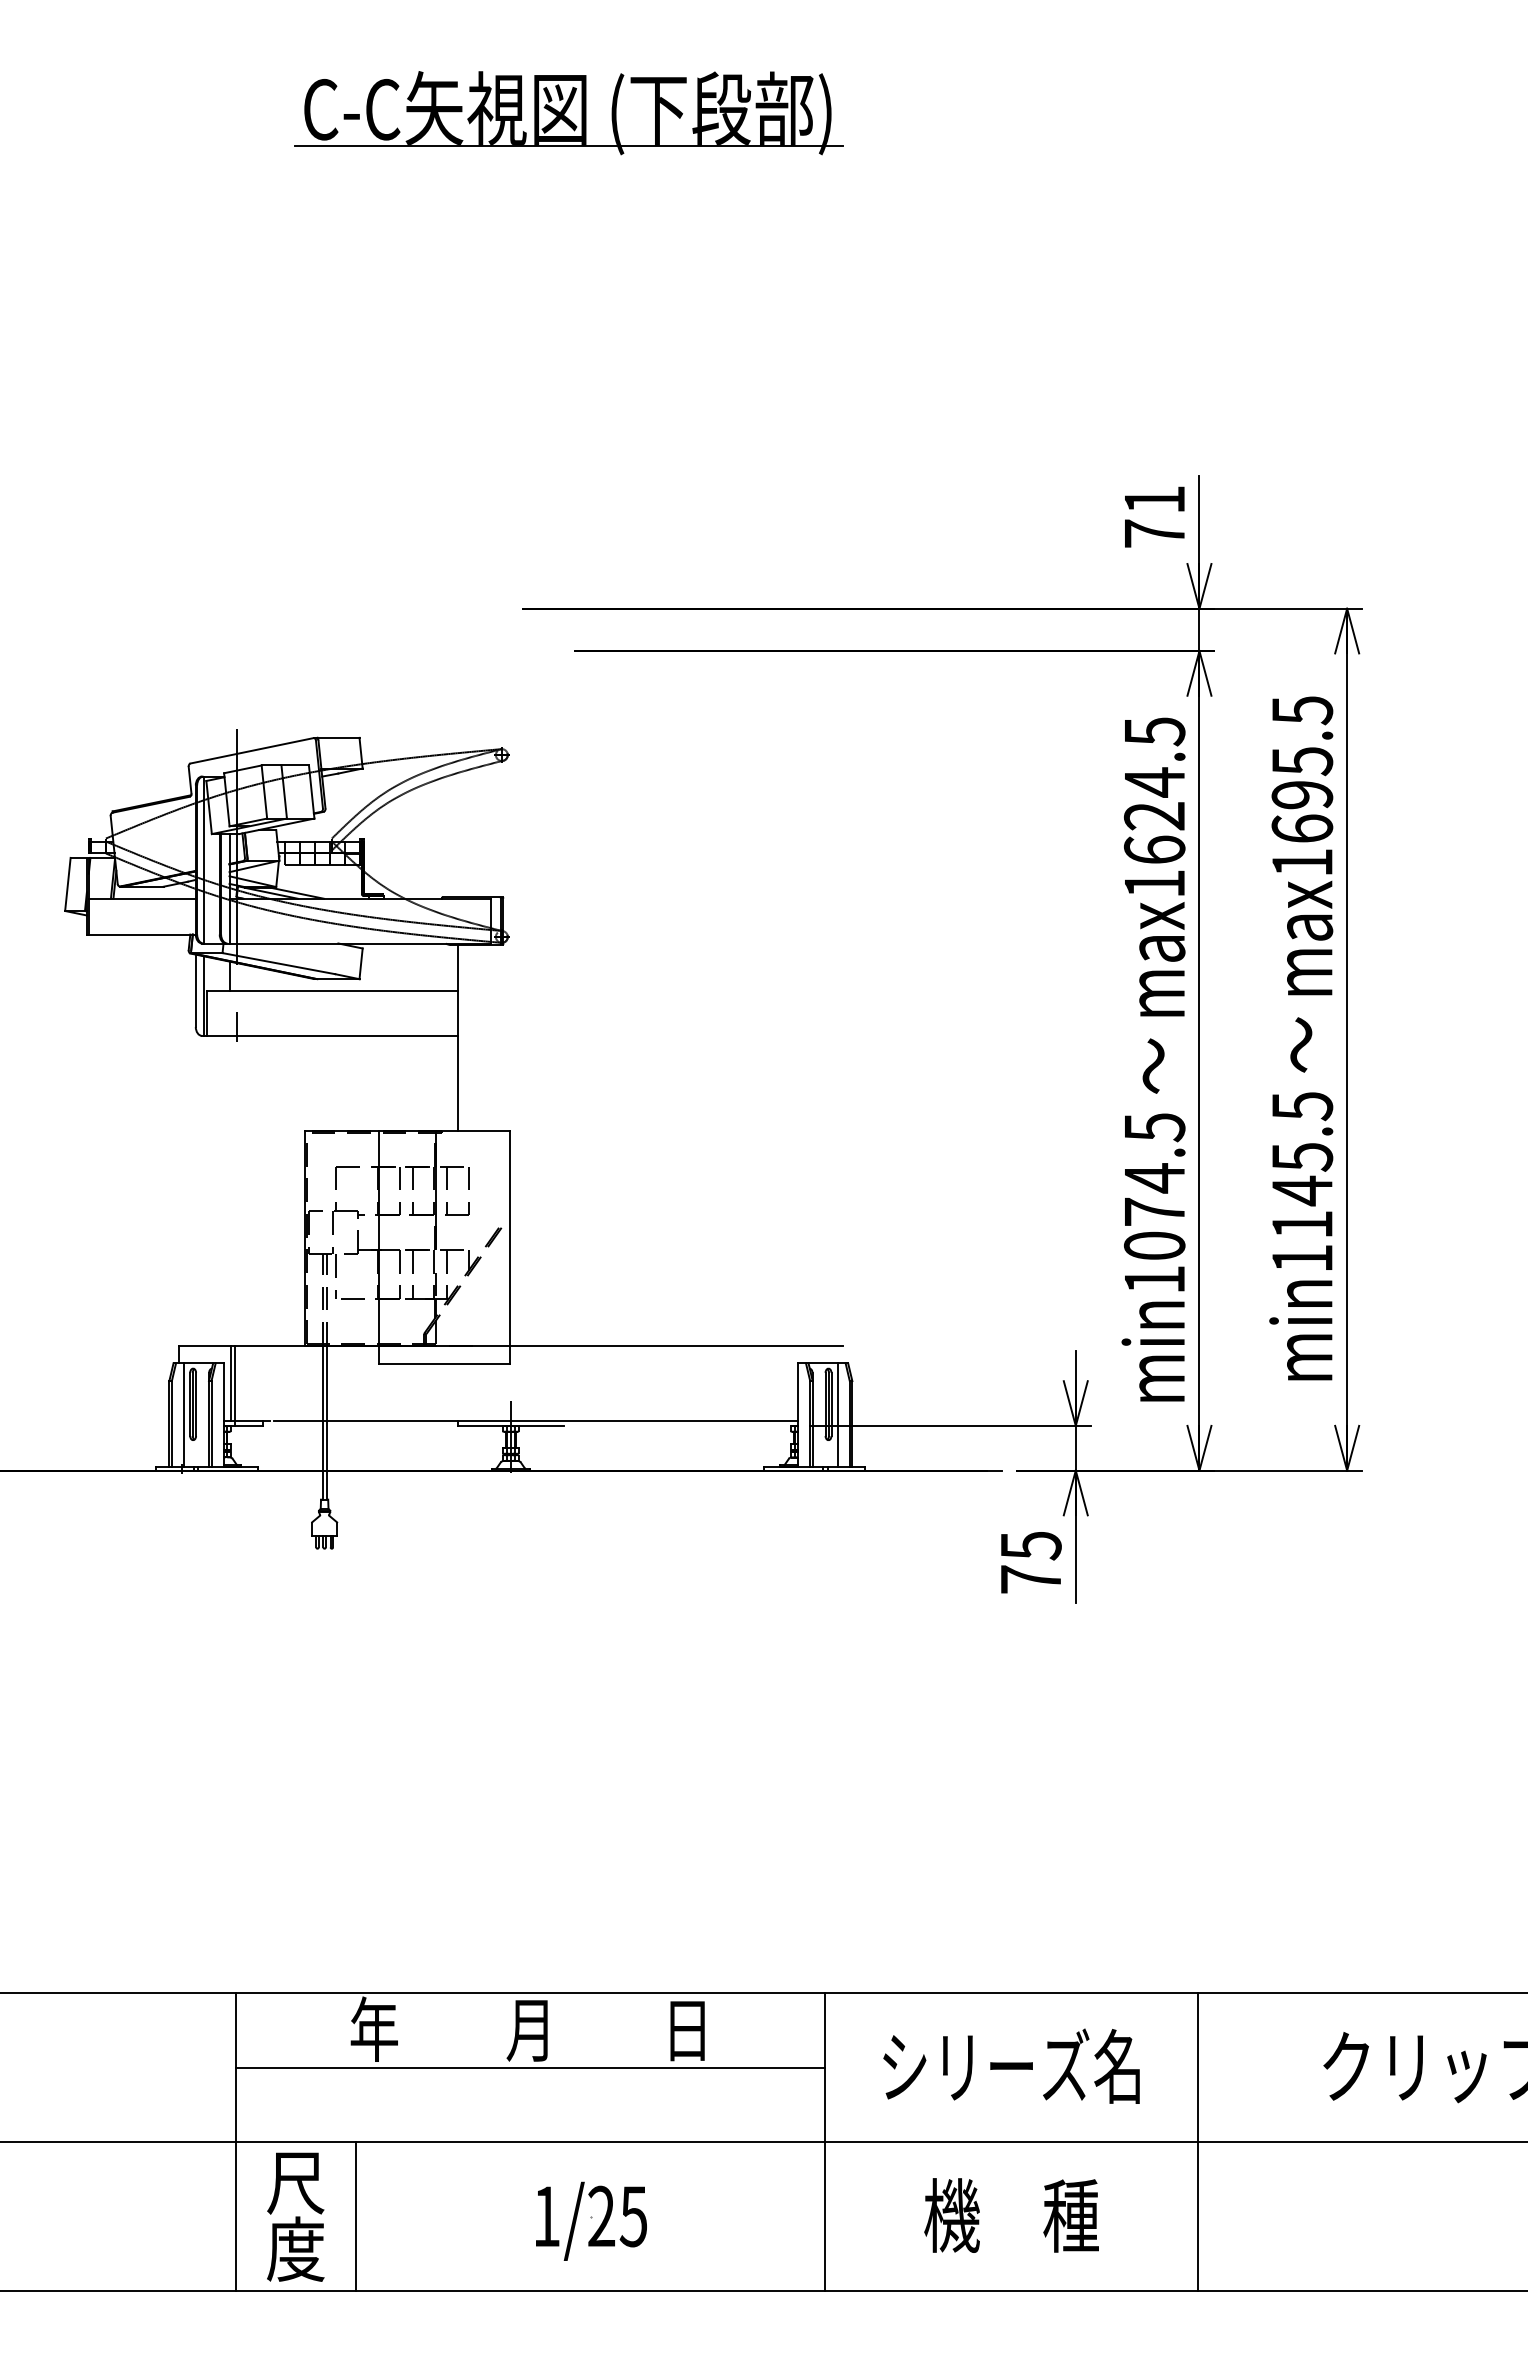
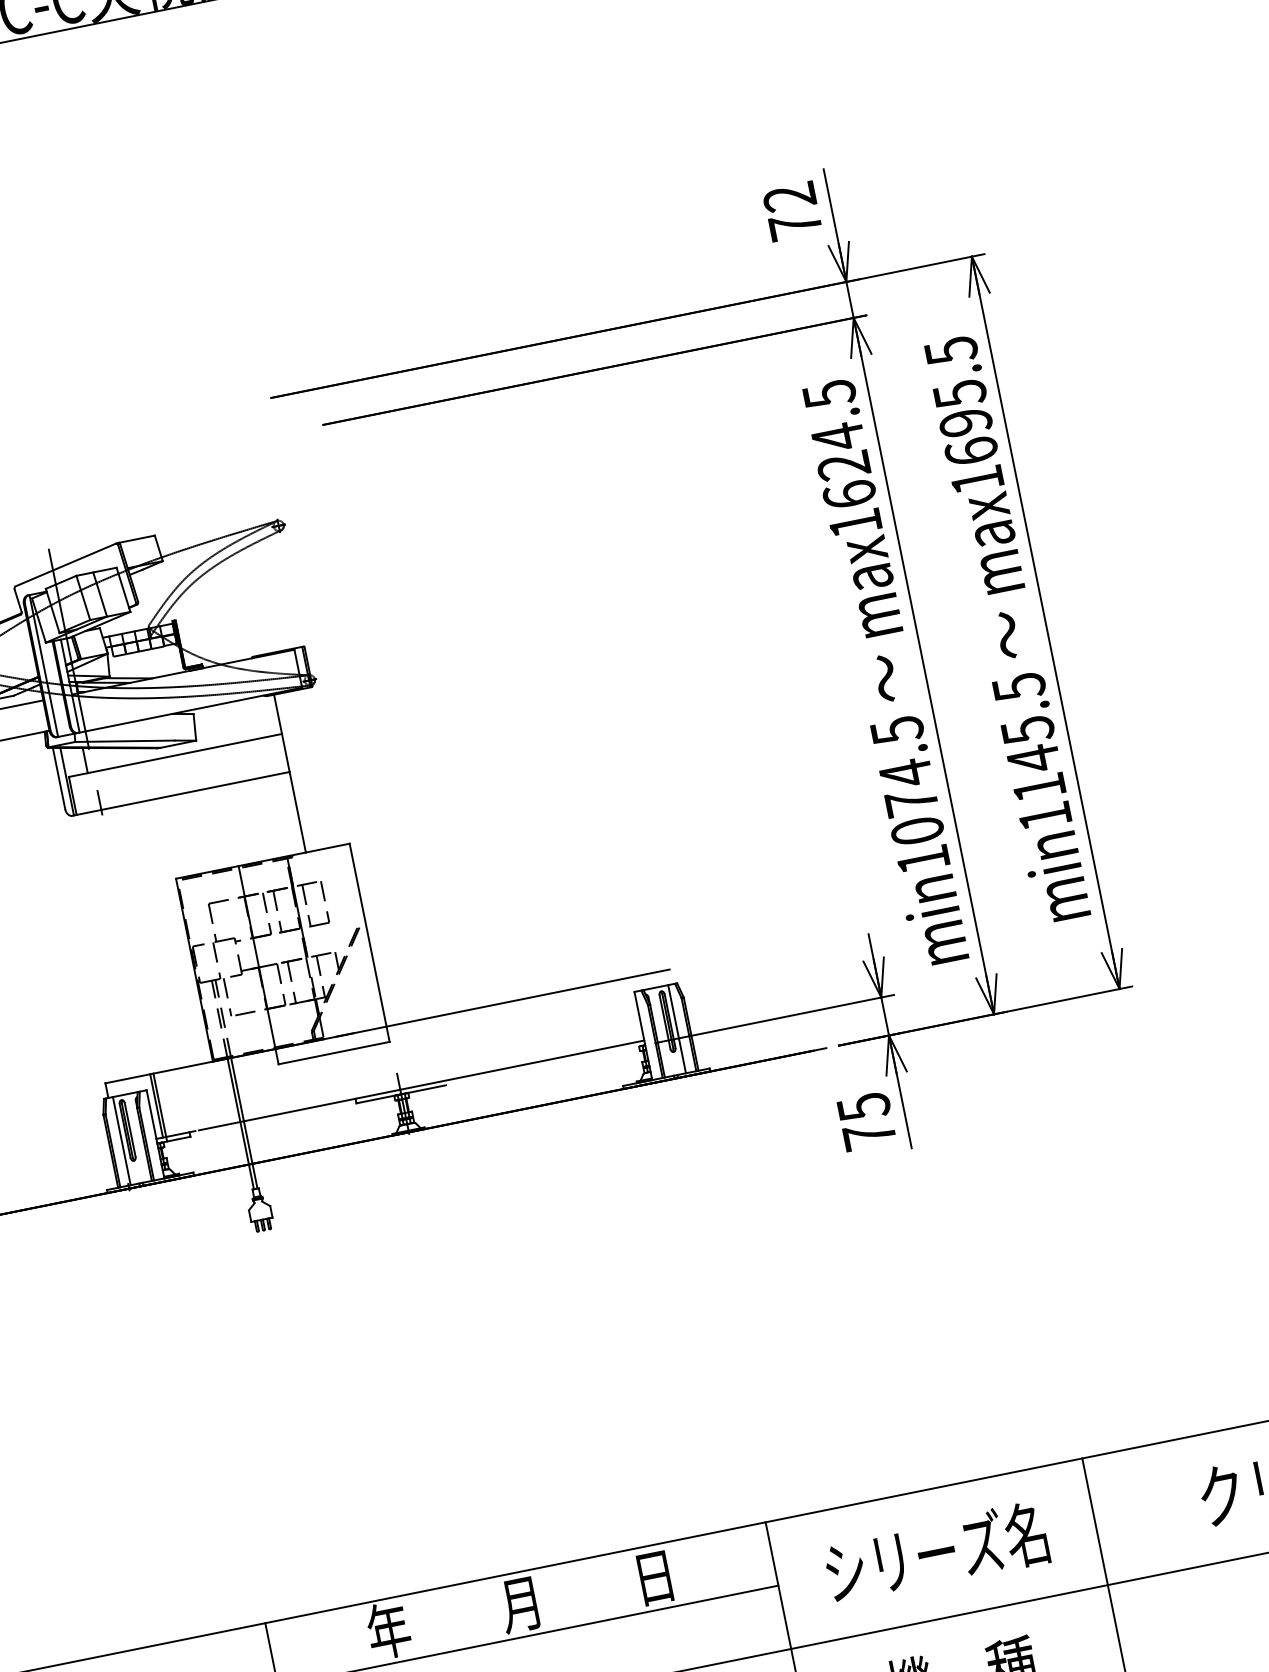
text: (1153, 500) -> (788, 197), 71 -> 72

